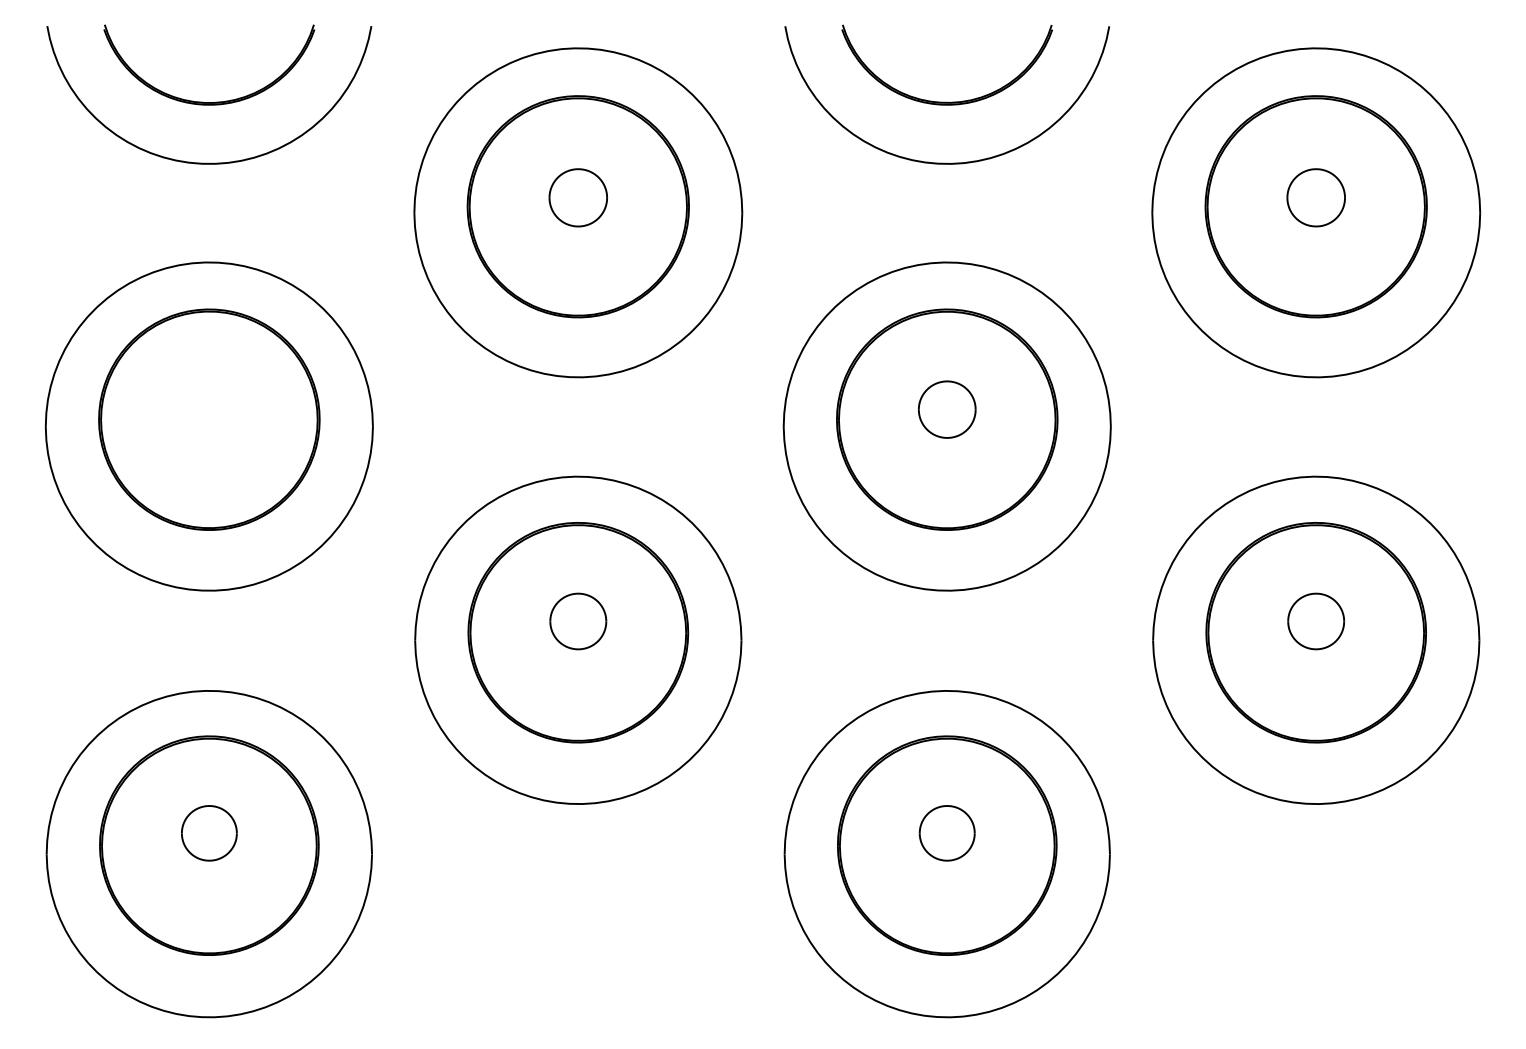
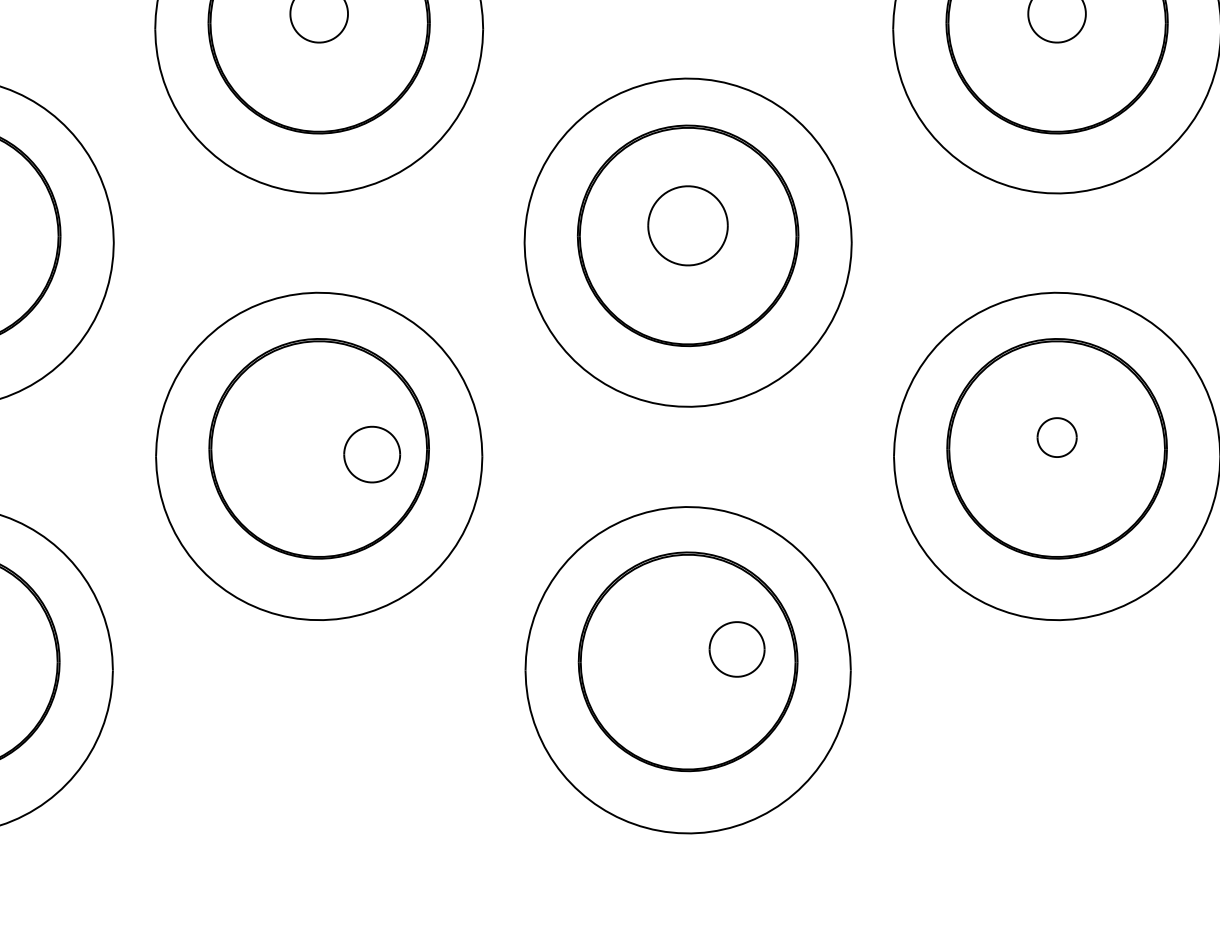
part: (947, 409) -> (688, 225), size x1.4
part: (578, 621) -> (372, 454), moved
part: (1316, 621) -> (1057, 437), size x0.7
part: (946, 833) -> (736, 649), moved

